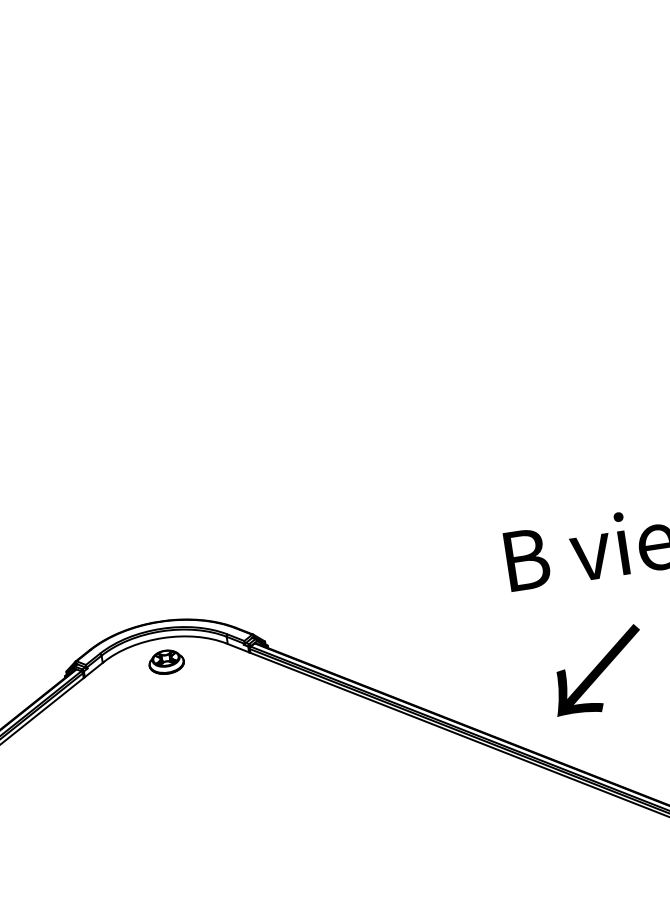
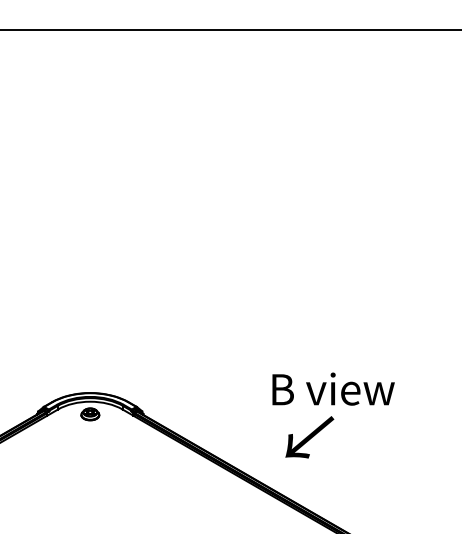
text: (597, 671) -> (309, 437), moved

